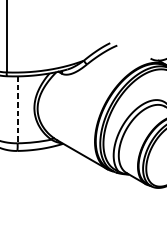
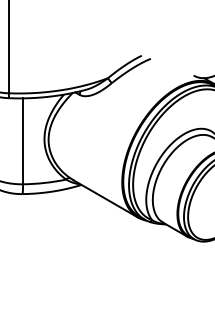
line: (17, 109) -> (22, 141), dashed -> solid

